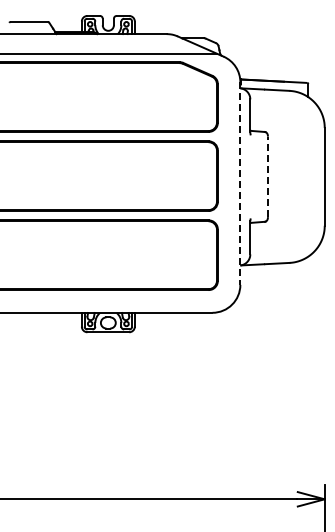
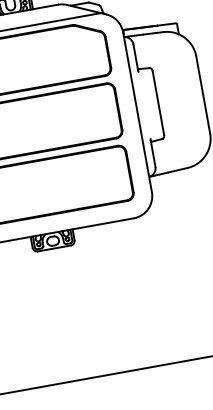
line: (268, 176) -> (158, 102), dashed -> solid
line: (240, 184) -> (137, 113), dashed -> solid

